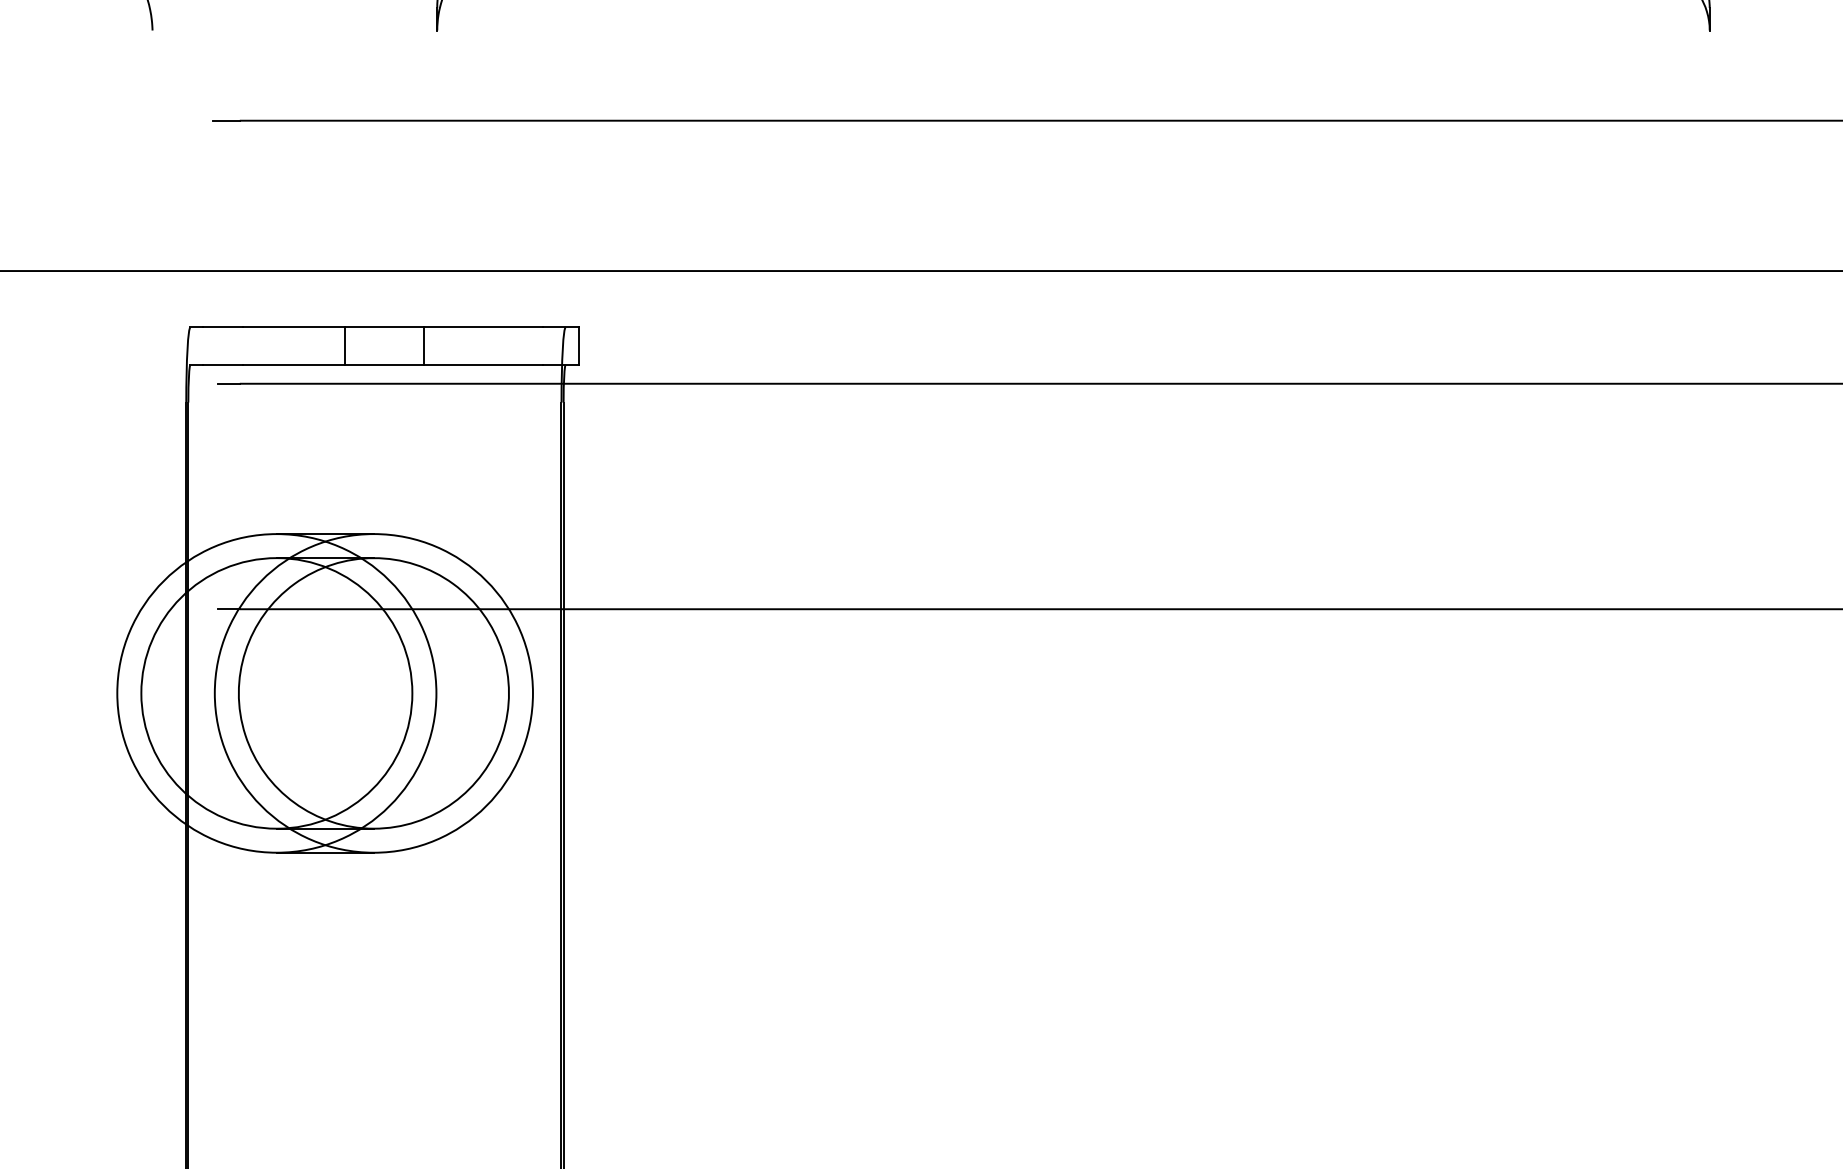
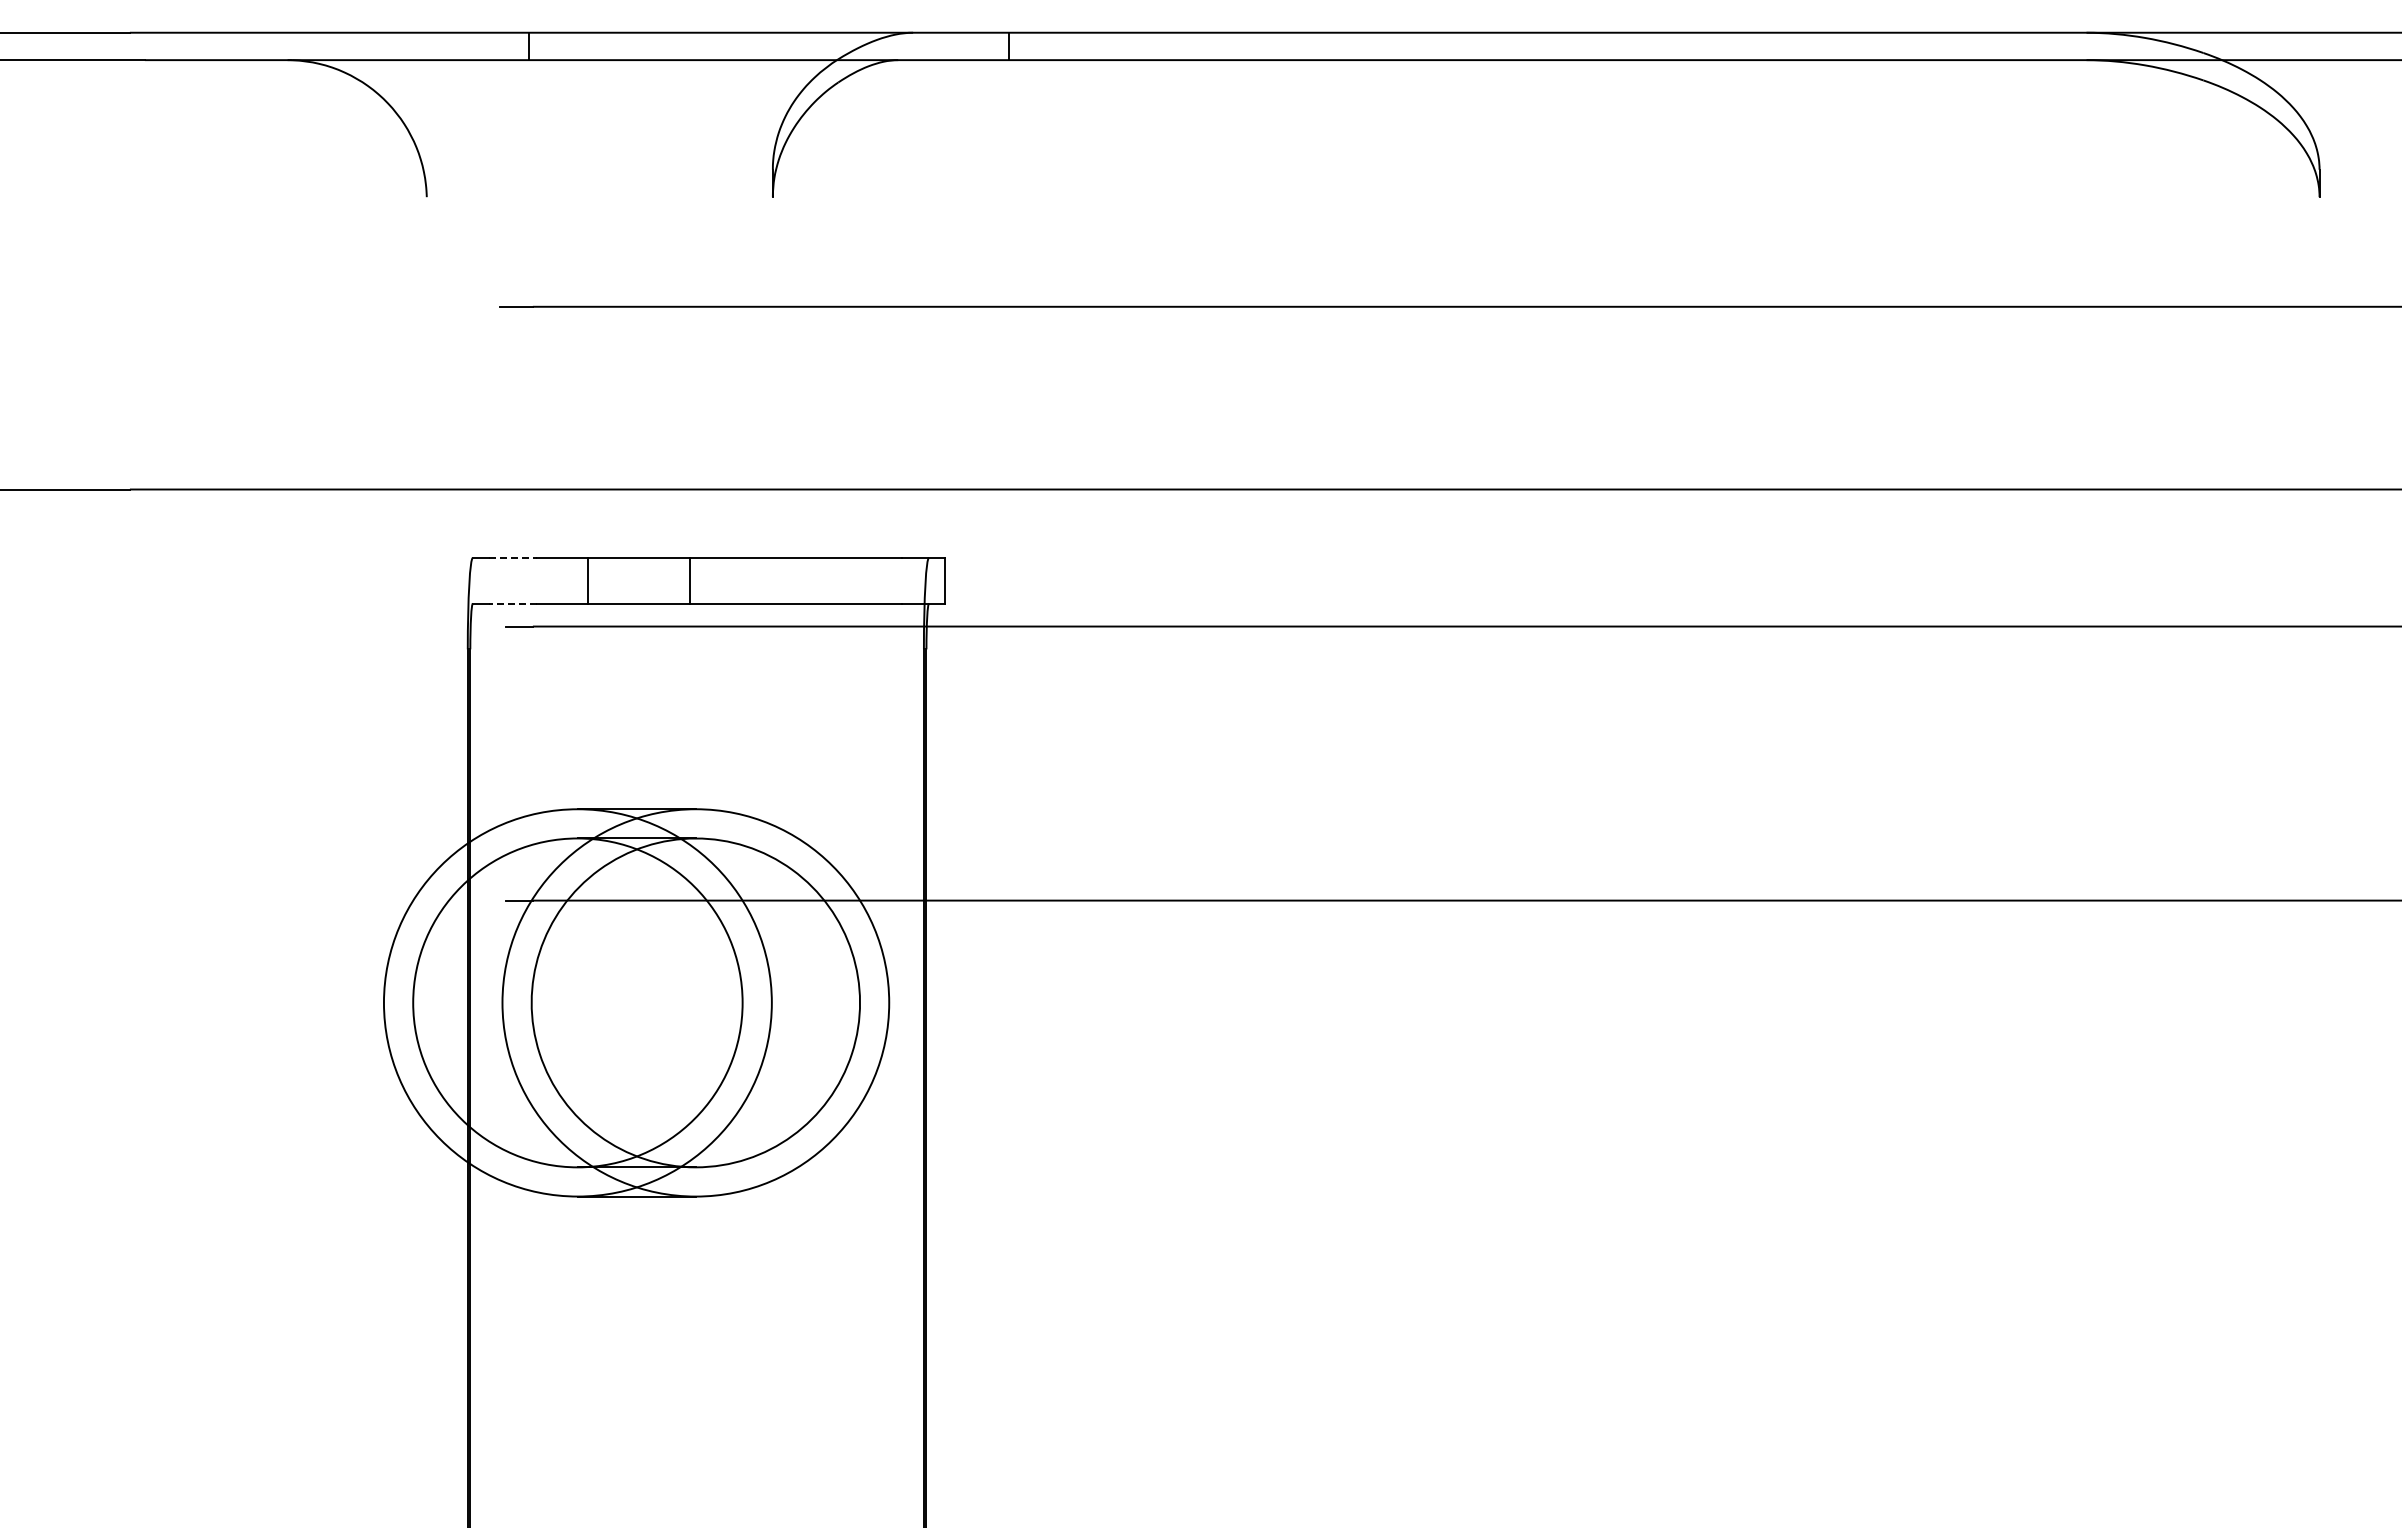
line: (223, 327) -> (513, 558), solid -> dashed
line: (345, 345) -> (588, 580), moved
line: (423, 345) -> (689, 580), moved
line: (223, 364) -> (512, 603), solid -> dashed

